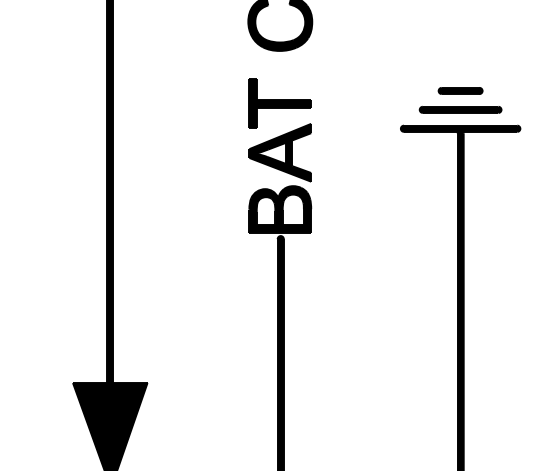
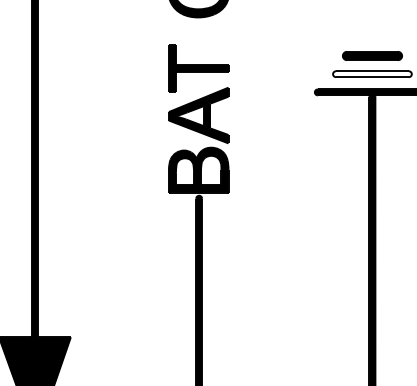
part: (460, 90) -> (372, 55), size x1.4
fill: (460, 109) -> (372, 73), removed

